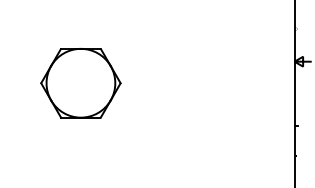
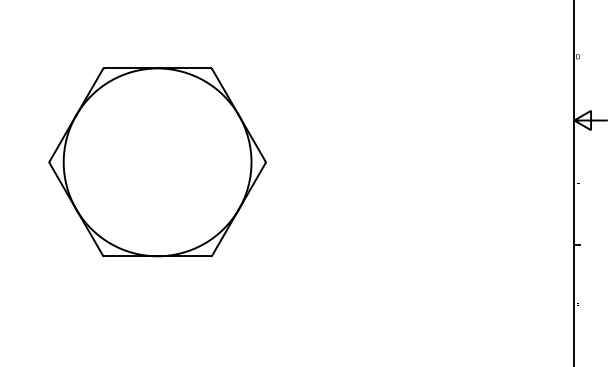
part: (80, 83) -> (156, 163), size x1.4

